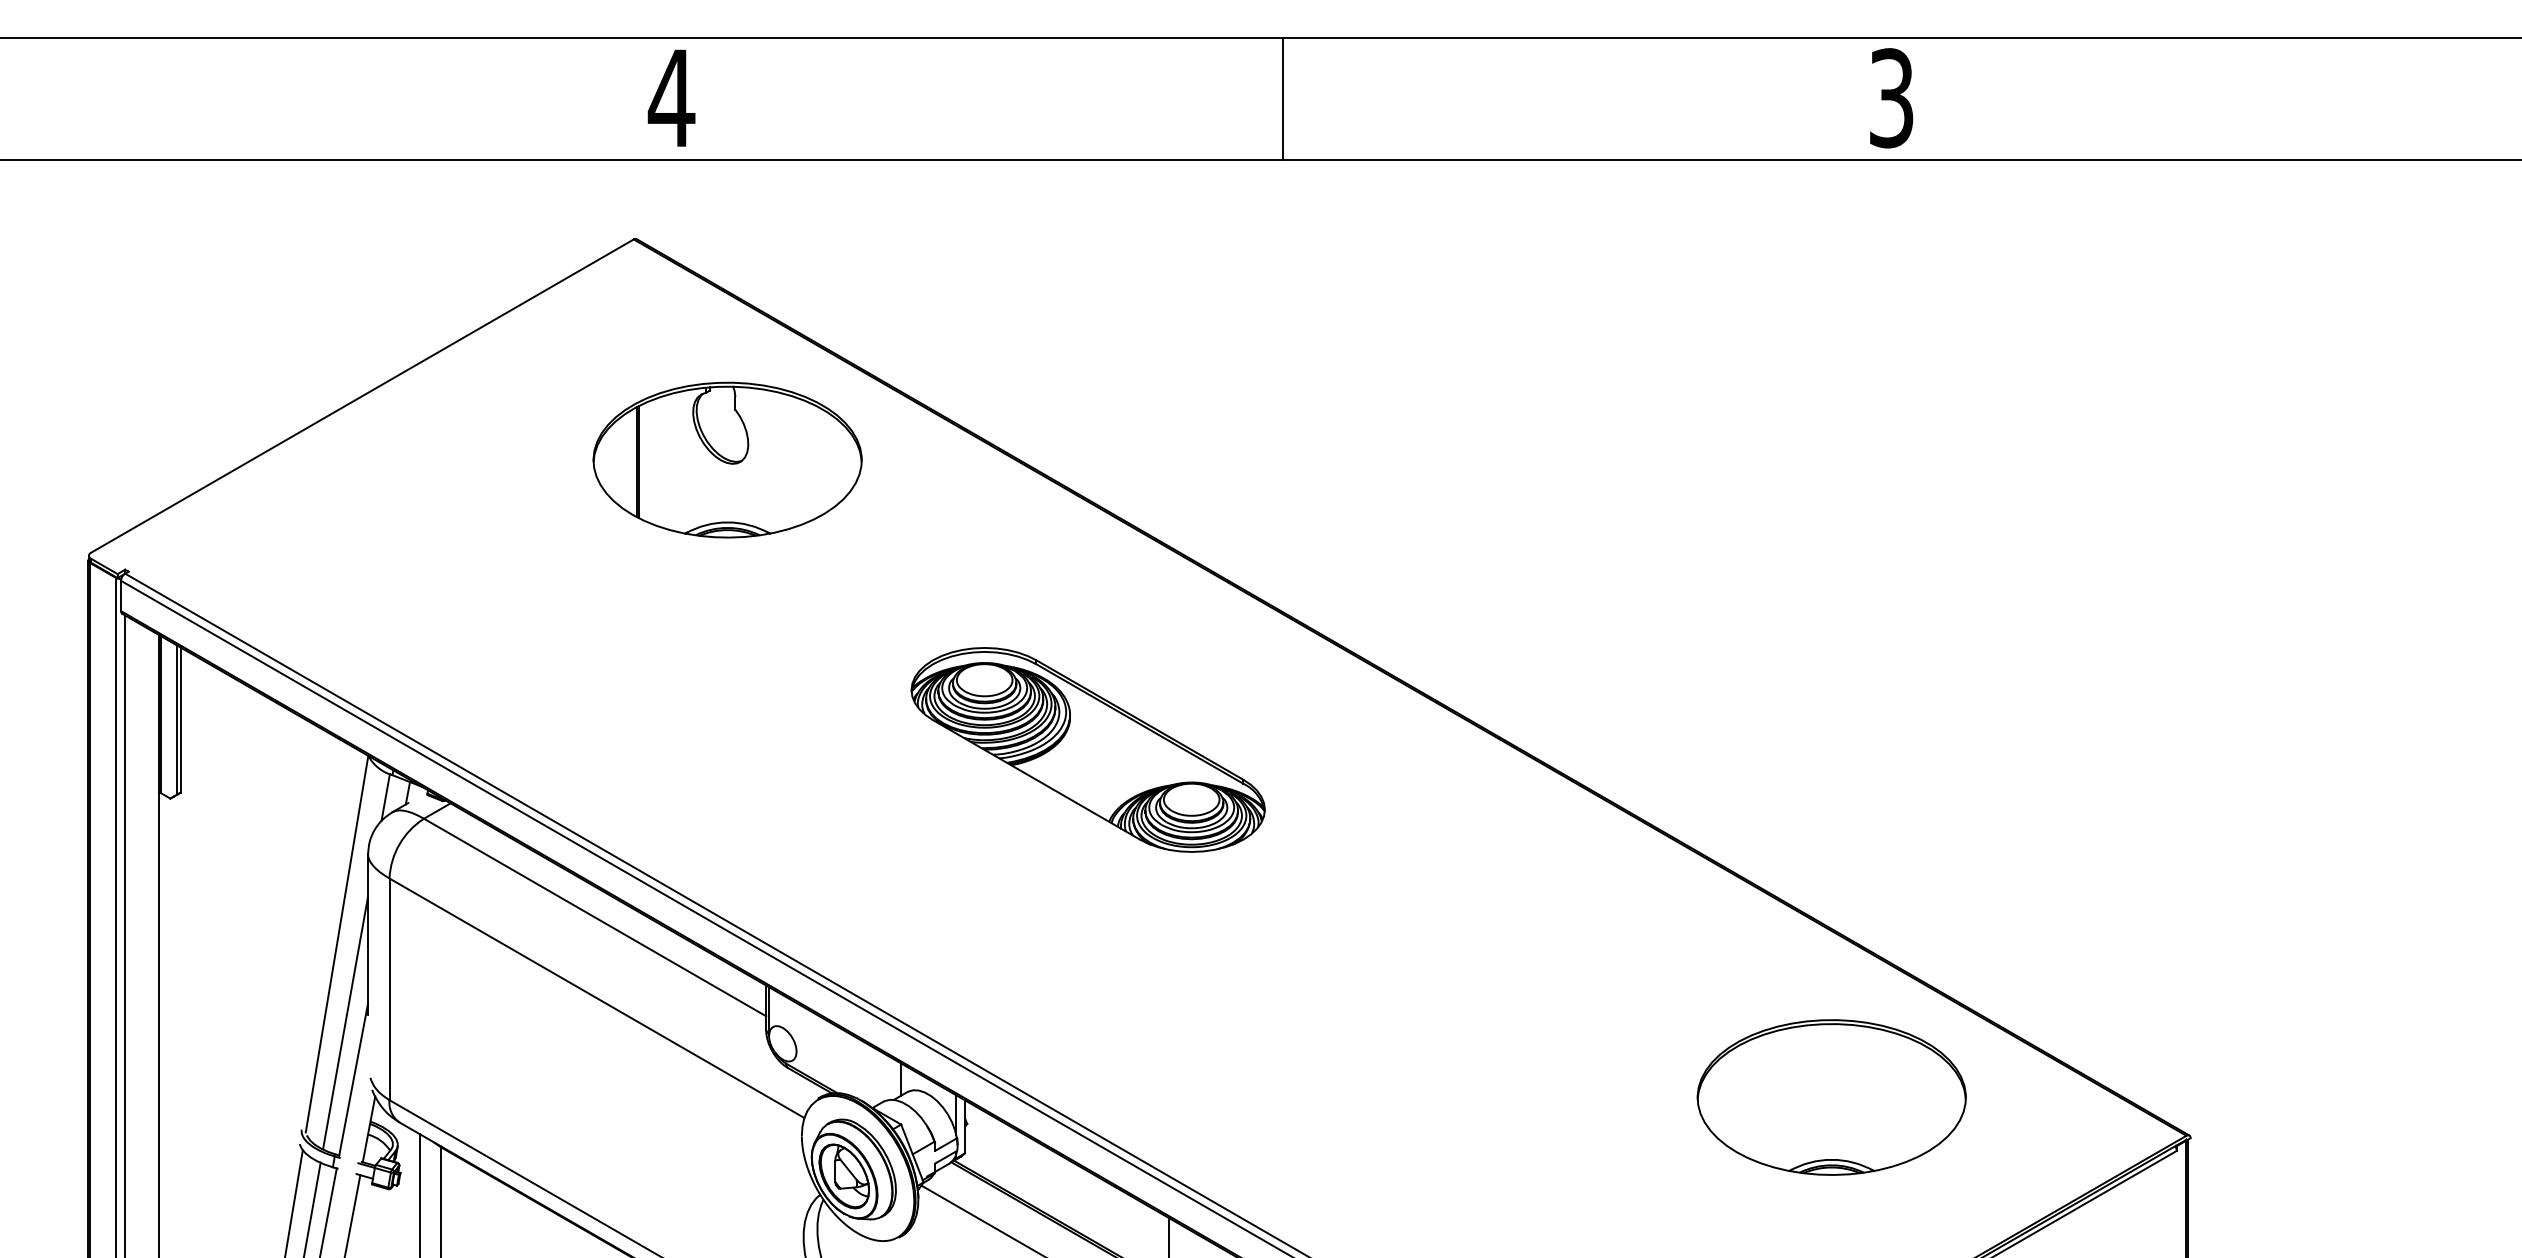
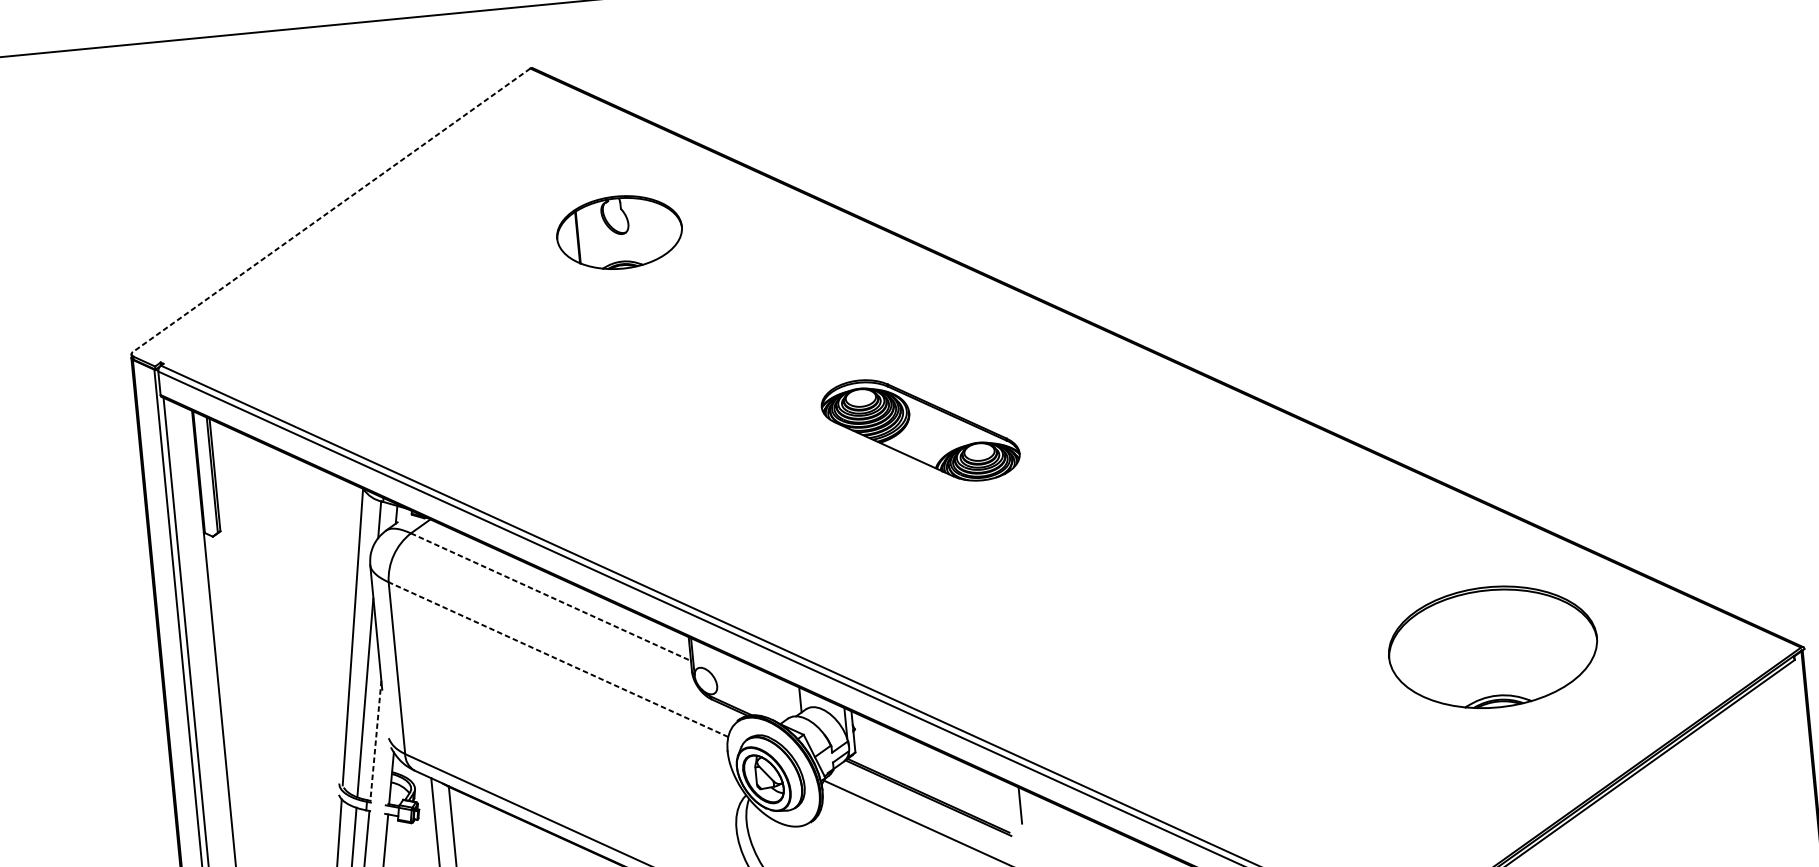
line: (362, 396) -> (331, 210), solid -> dashed
part: (727, 459) -> (619, 232), size x0.6
part: (1087, 749) -> (920, 430), size x0.7
line: (595, 917) -> (551, 597), solid -> dashed
line: (596, 998) -> (558, 659), solid -> dashed
line: (353, 1079) -> (375, 740), solid -> dashed
part: (1831, 1097) -> (1492, 647), moved

